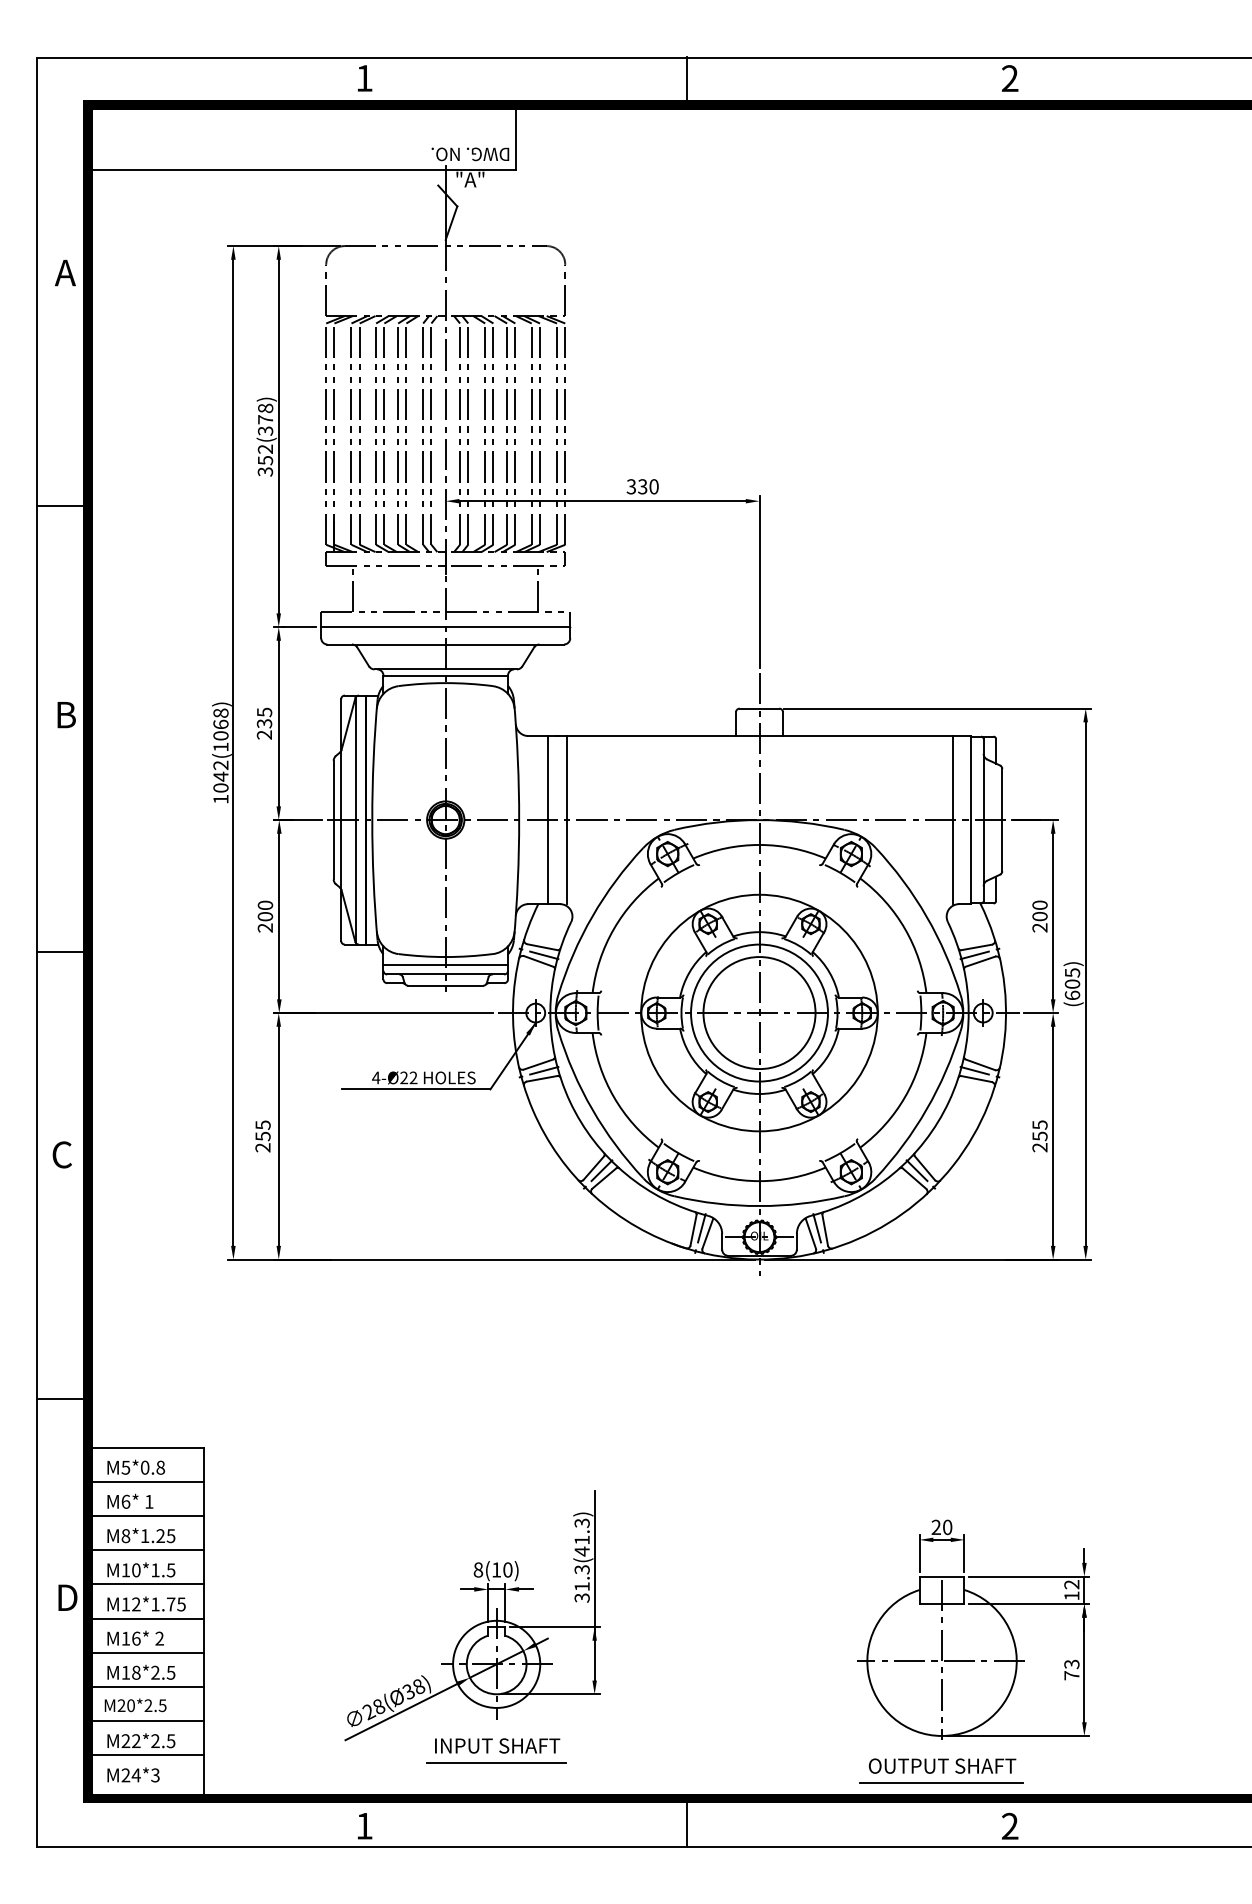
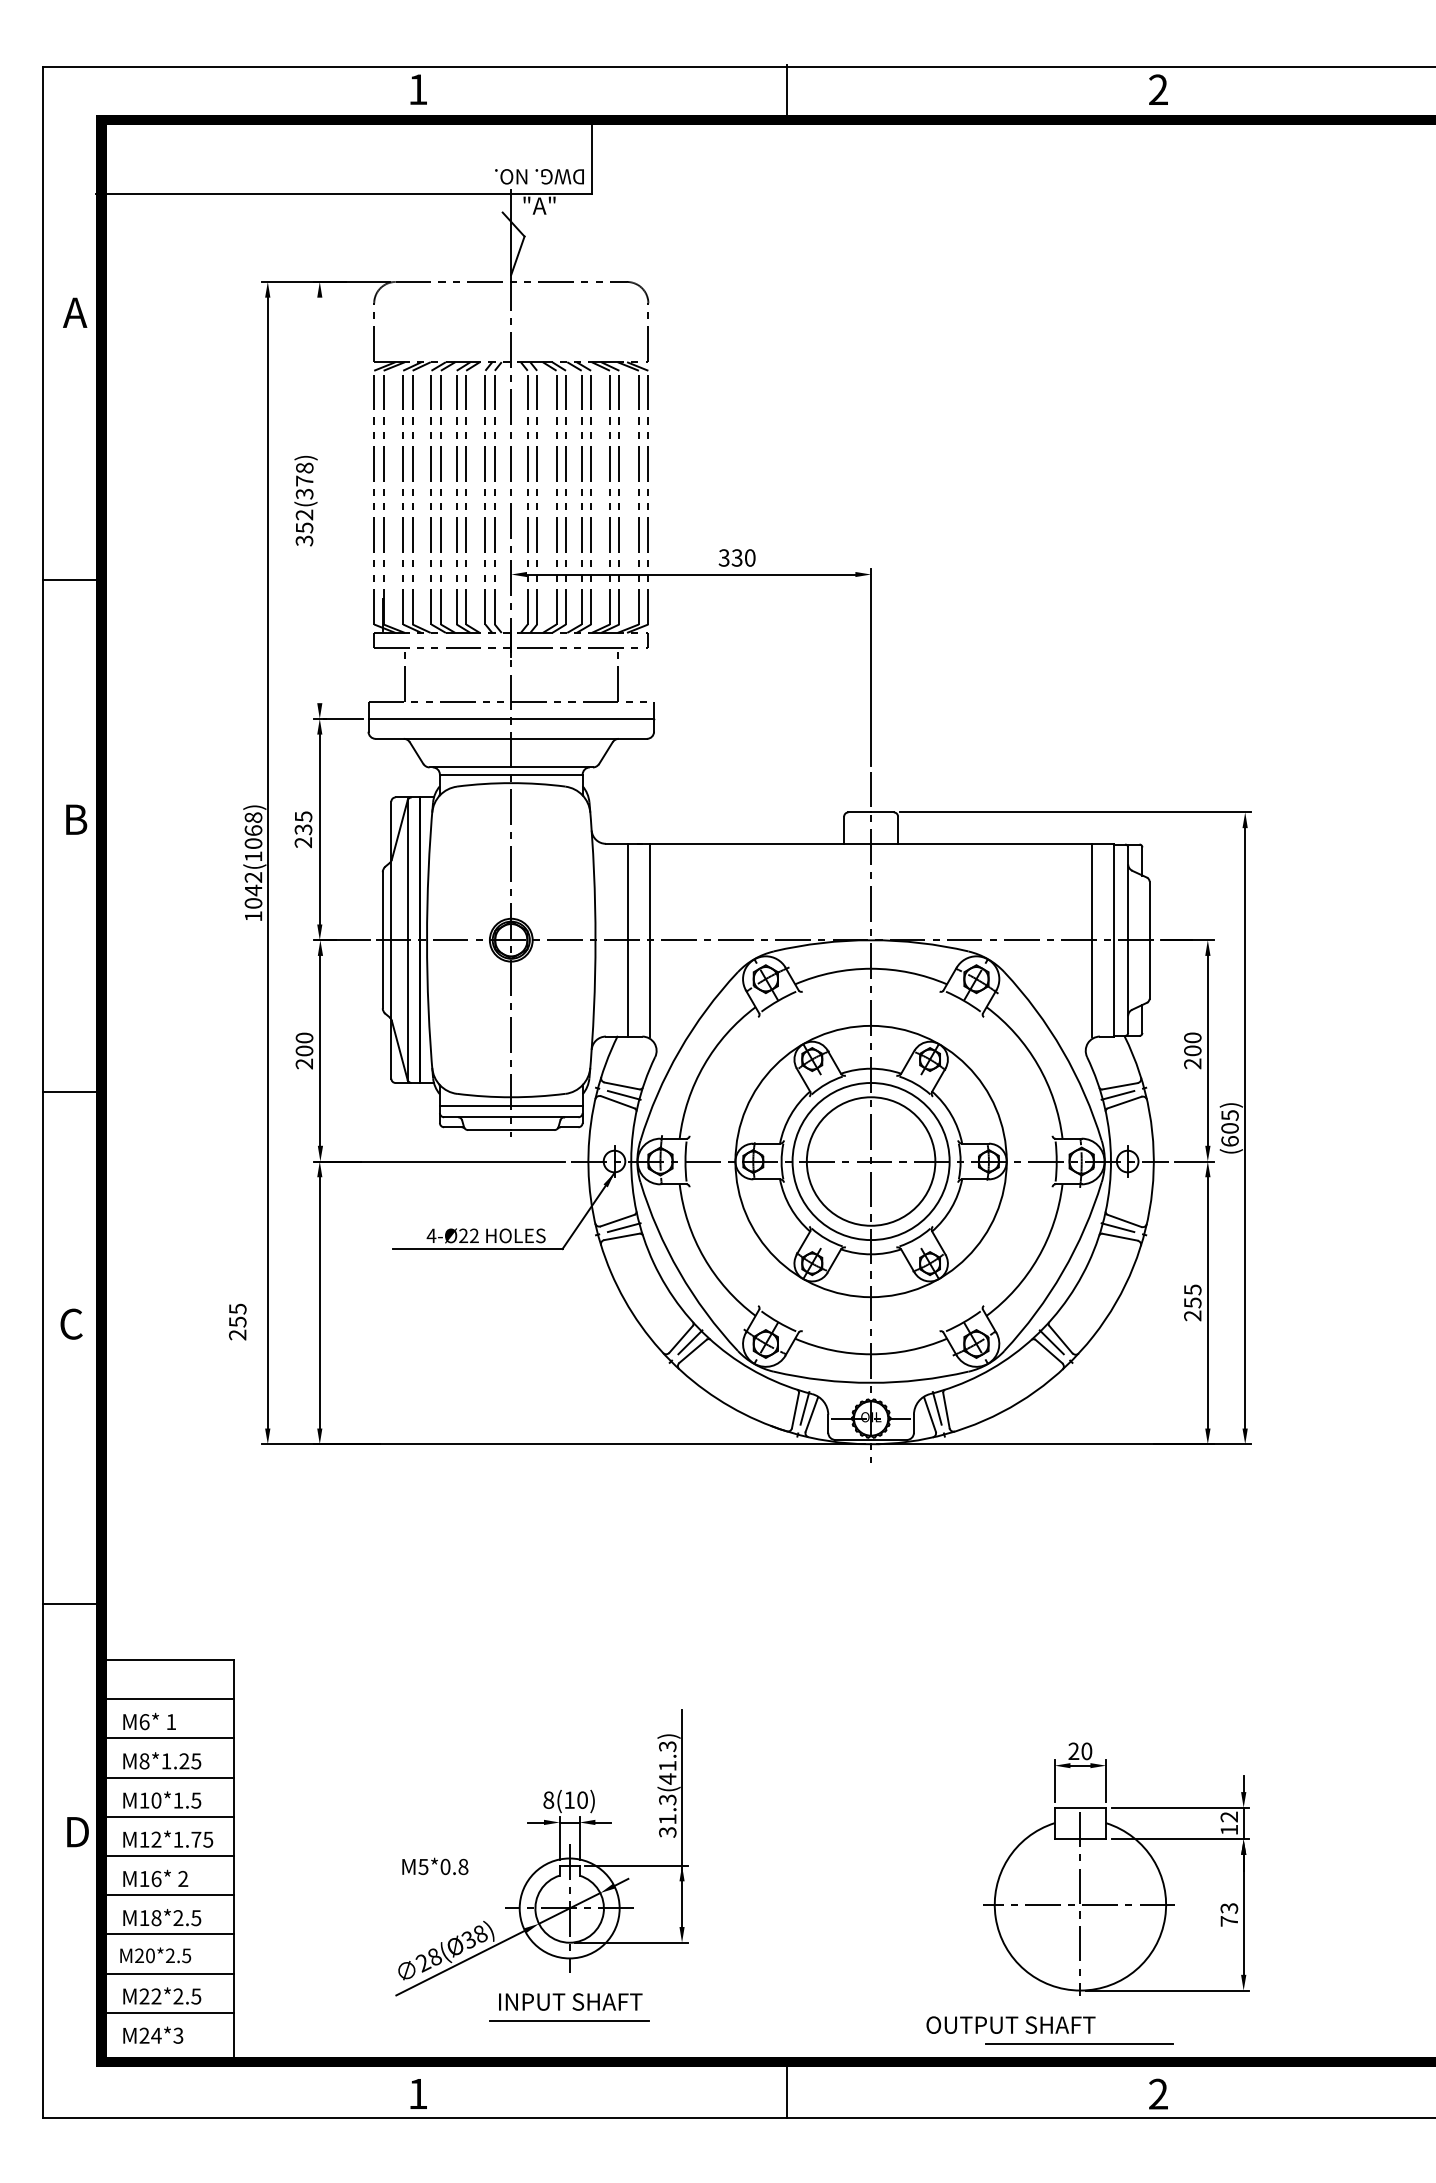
line: (278, 436) -> (319, 500), removed
text: (262, 1135) -> (237, 1321), moved
text: (136, 1466) -> (435, 1865), moved
text: (942, 1765) -> (1010, 2024), moved

